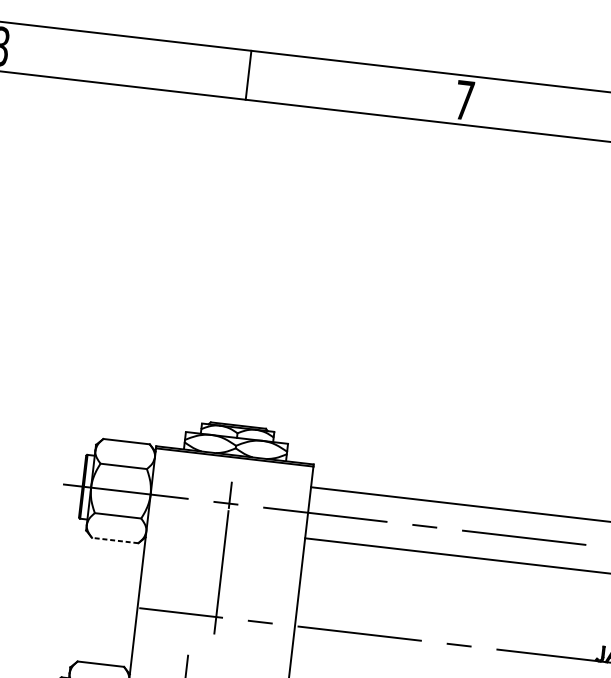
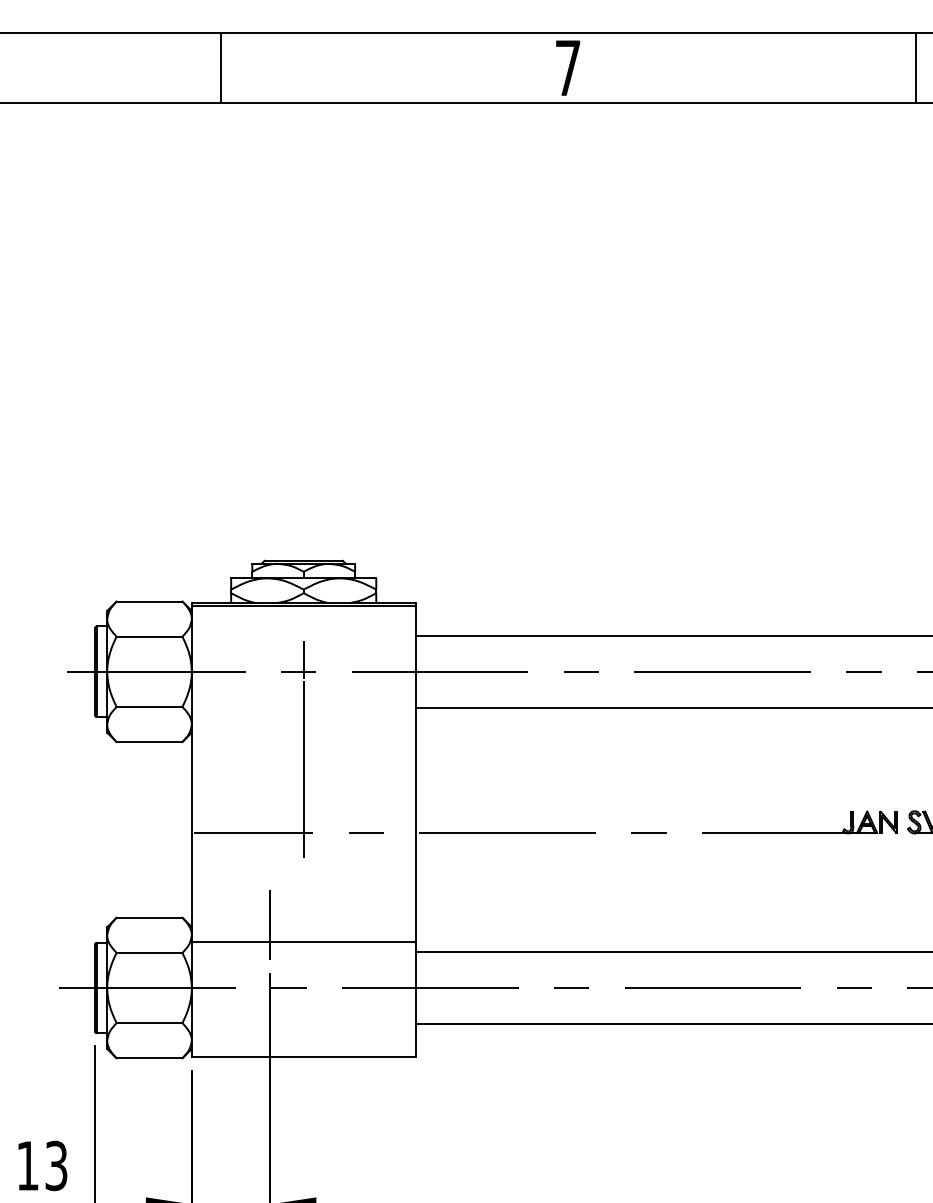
line: (248, 74) -> (221, 67), moved
line: (115, 540) -> (149, 742), dashed -> solid

